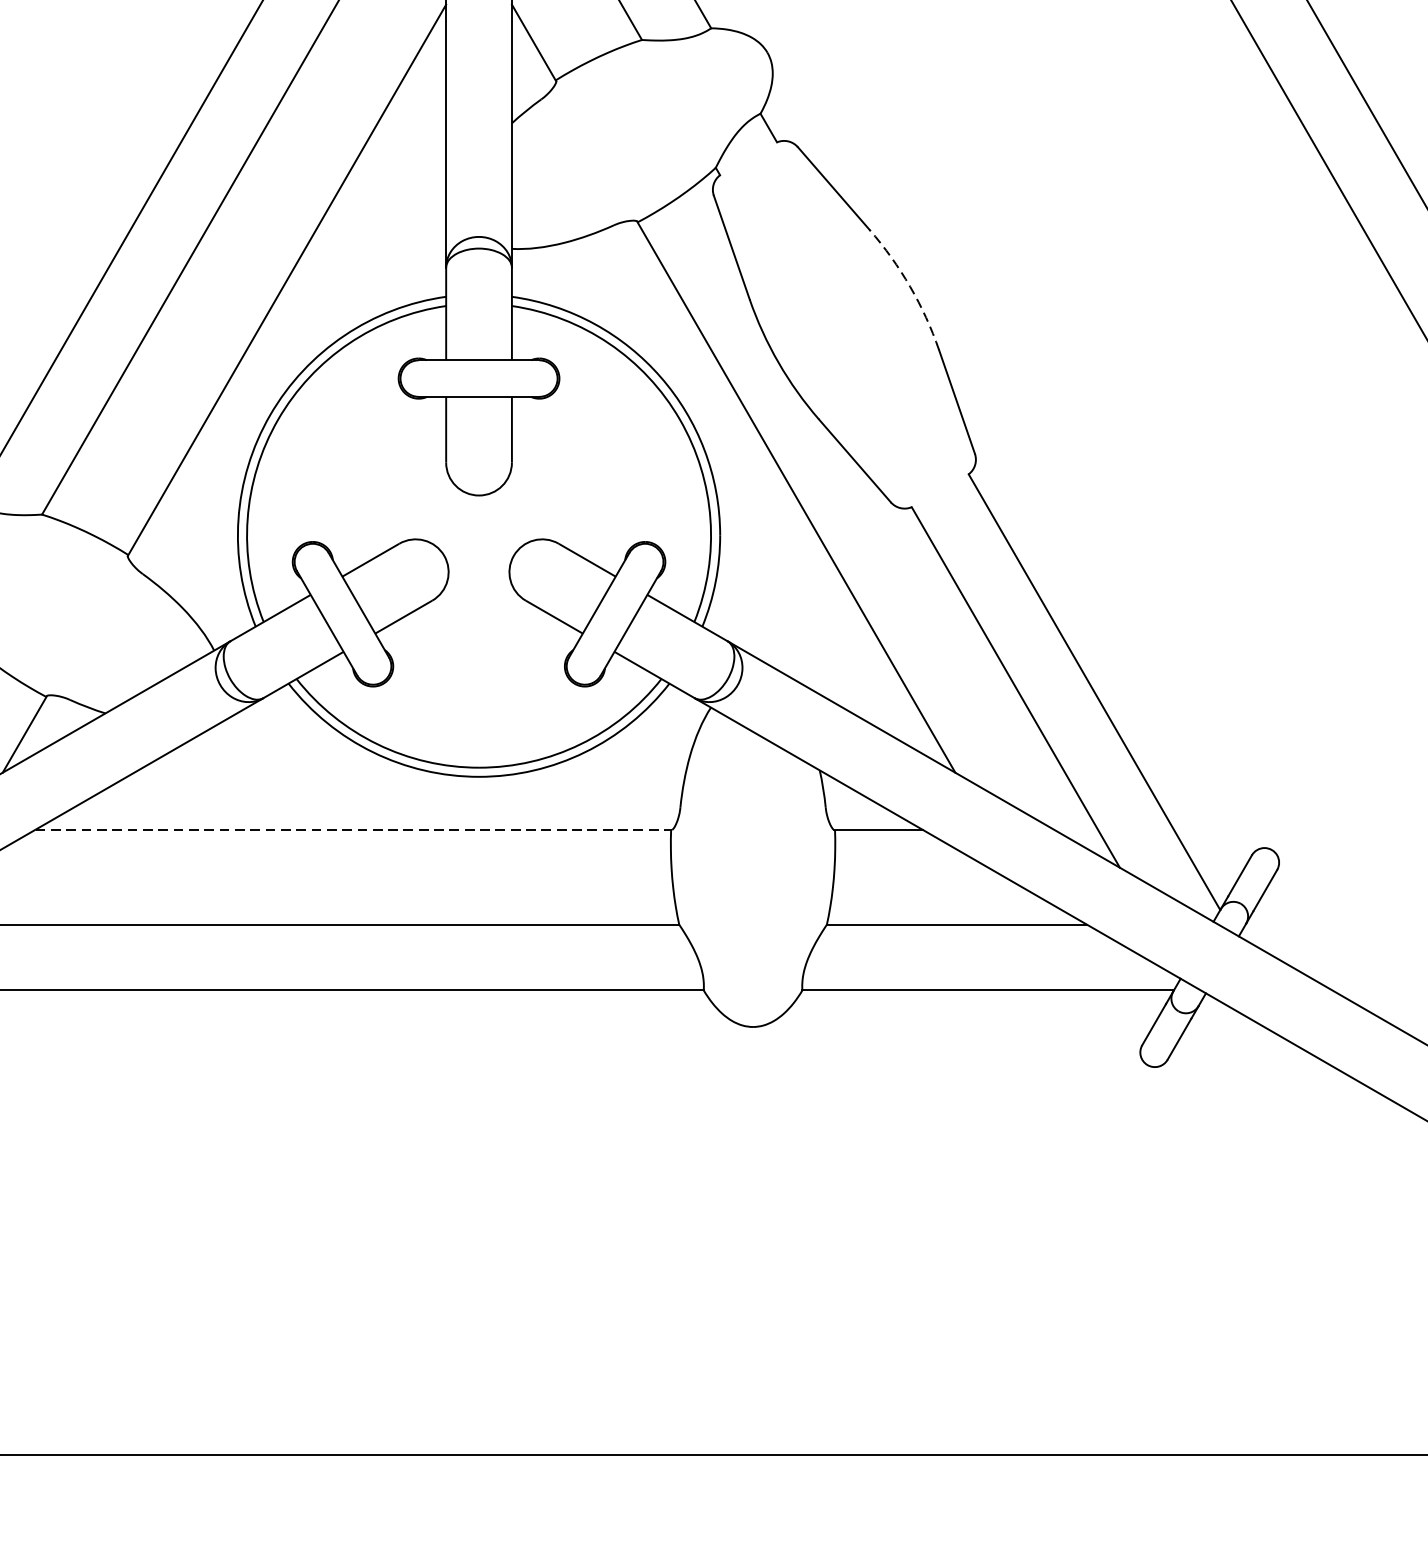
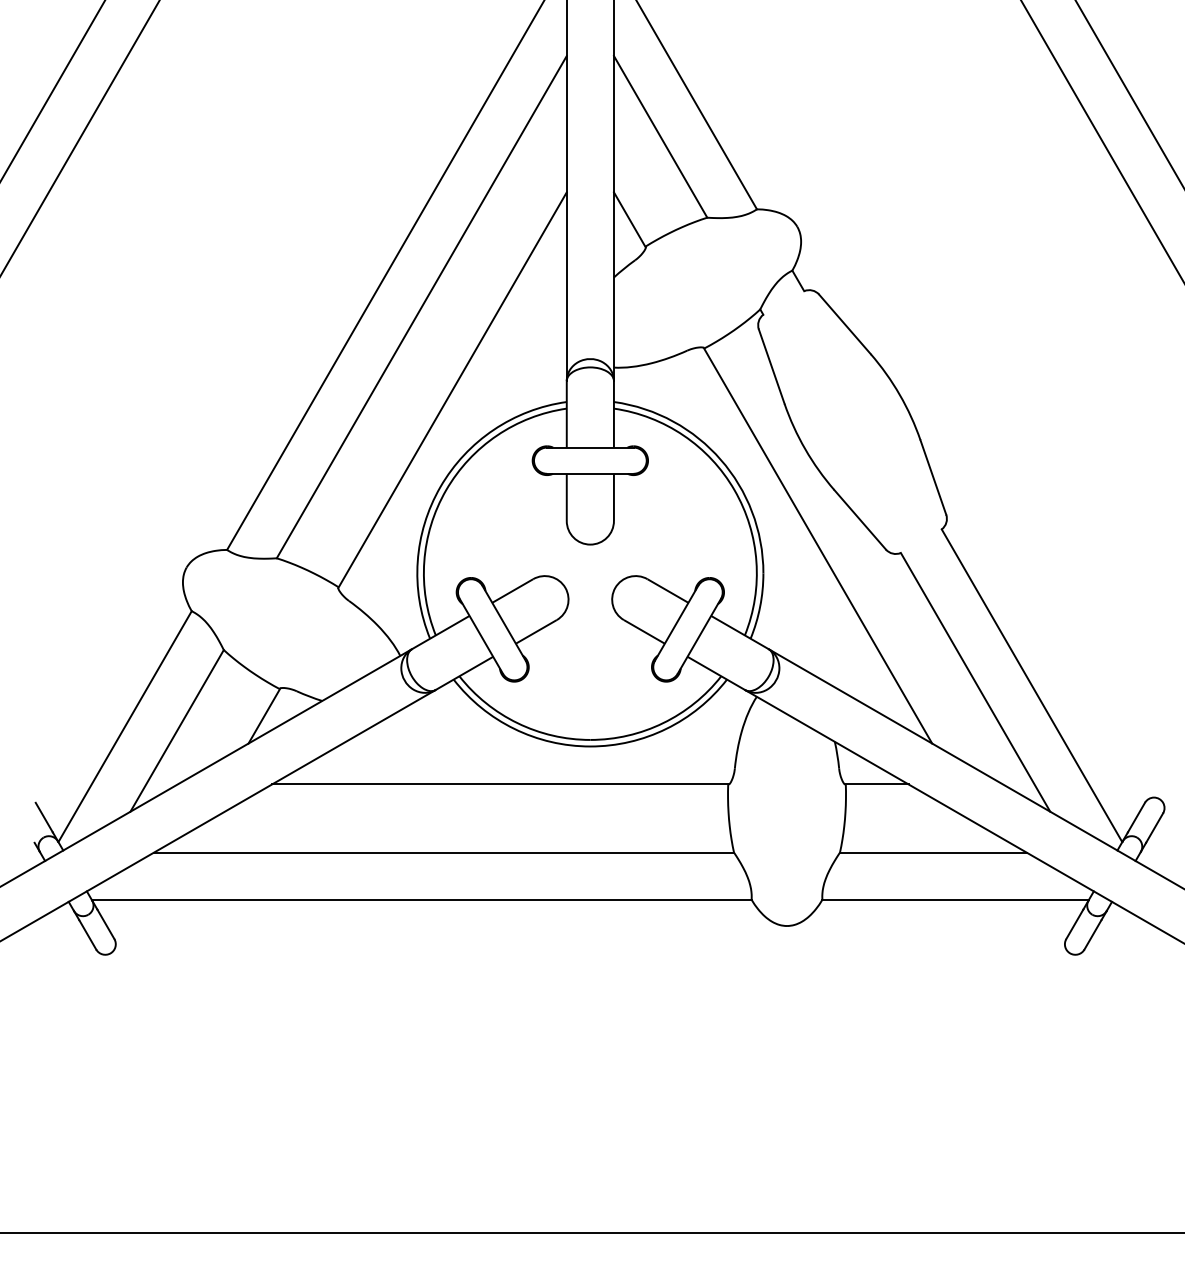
arc: (909, 286) -> (899, 394), dashed -> solid
line: (355, 829) -> (501, 784), dashed -> solid

